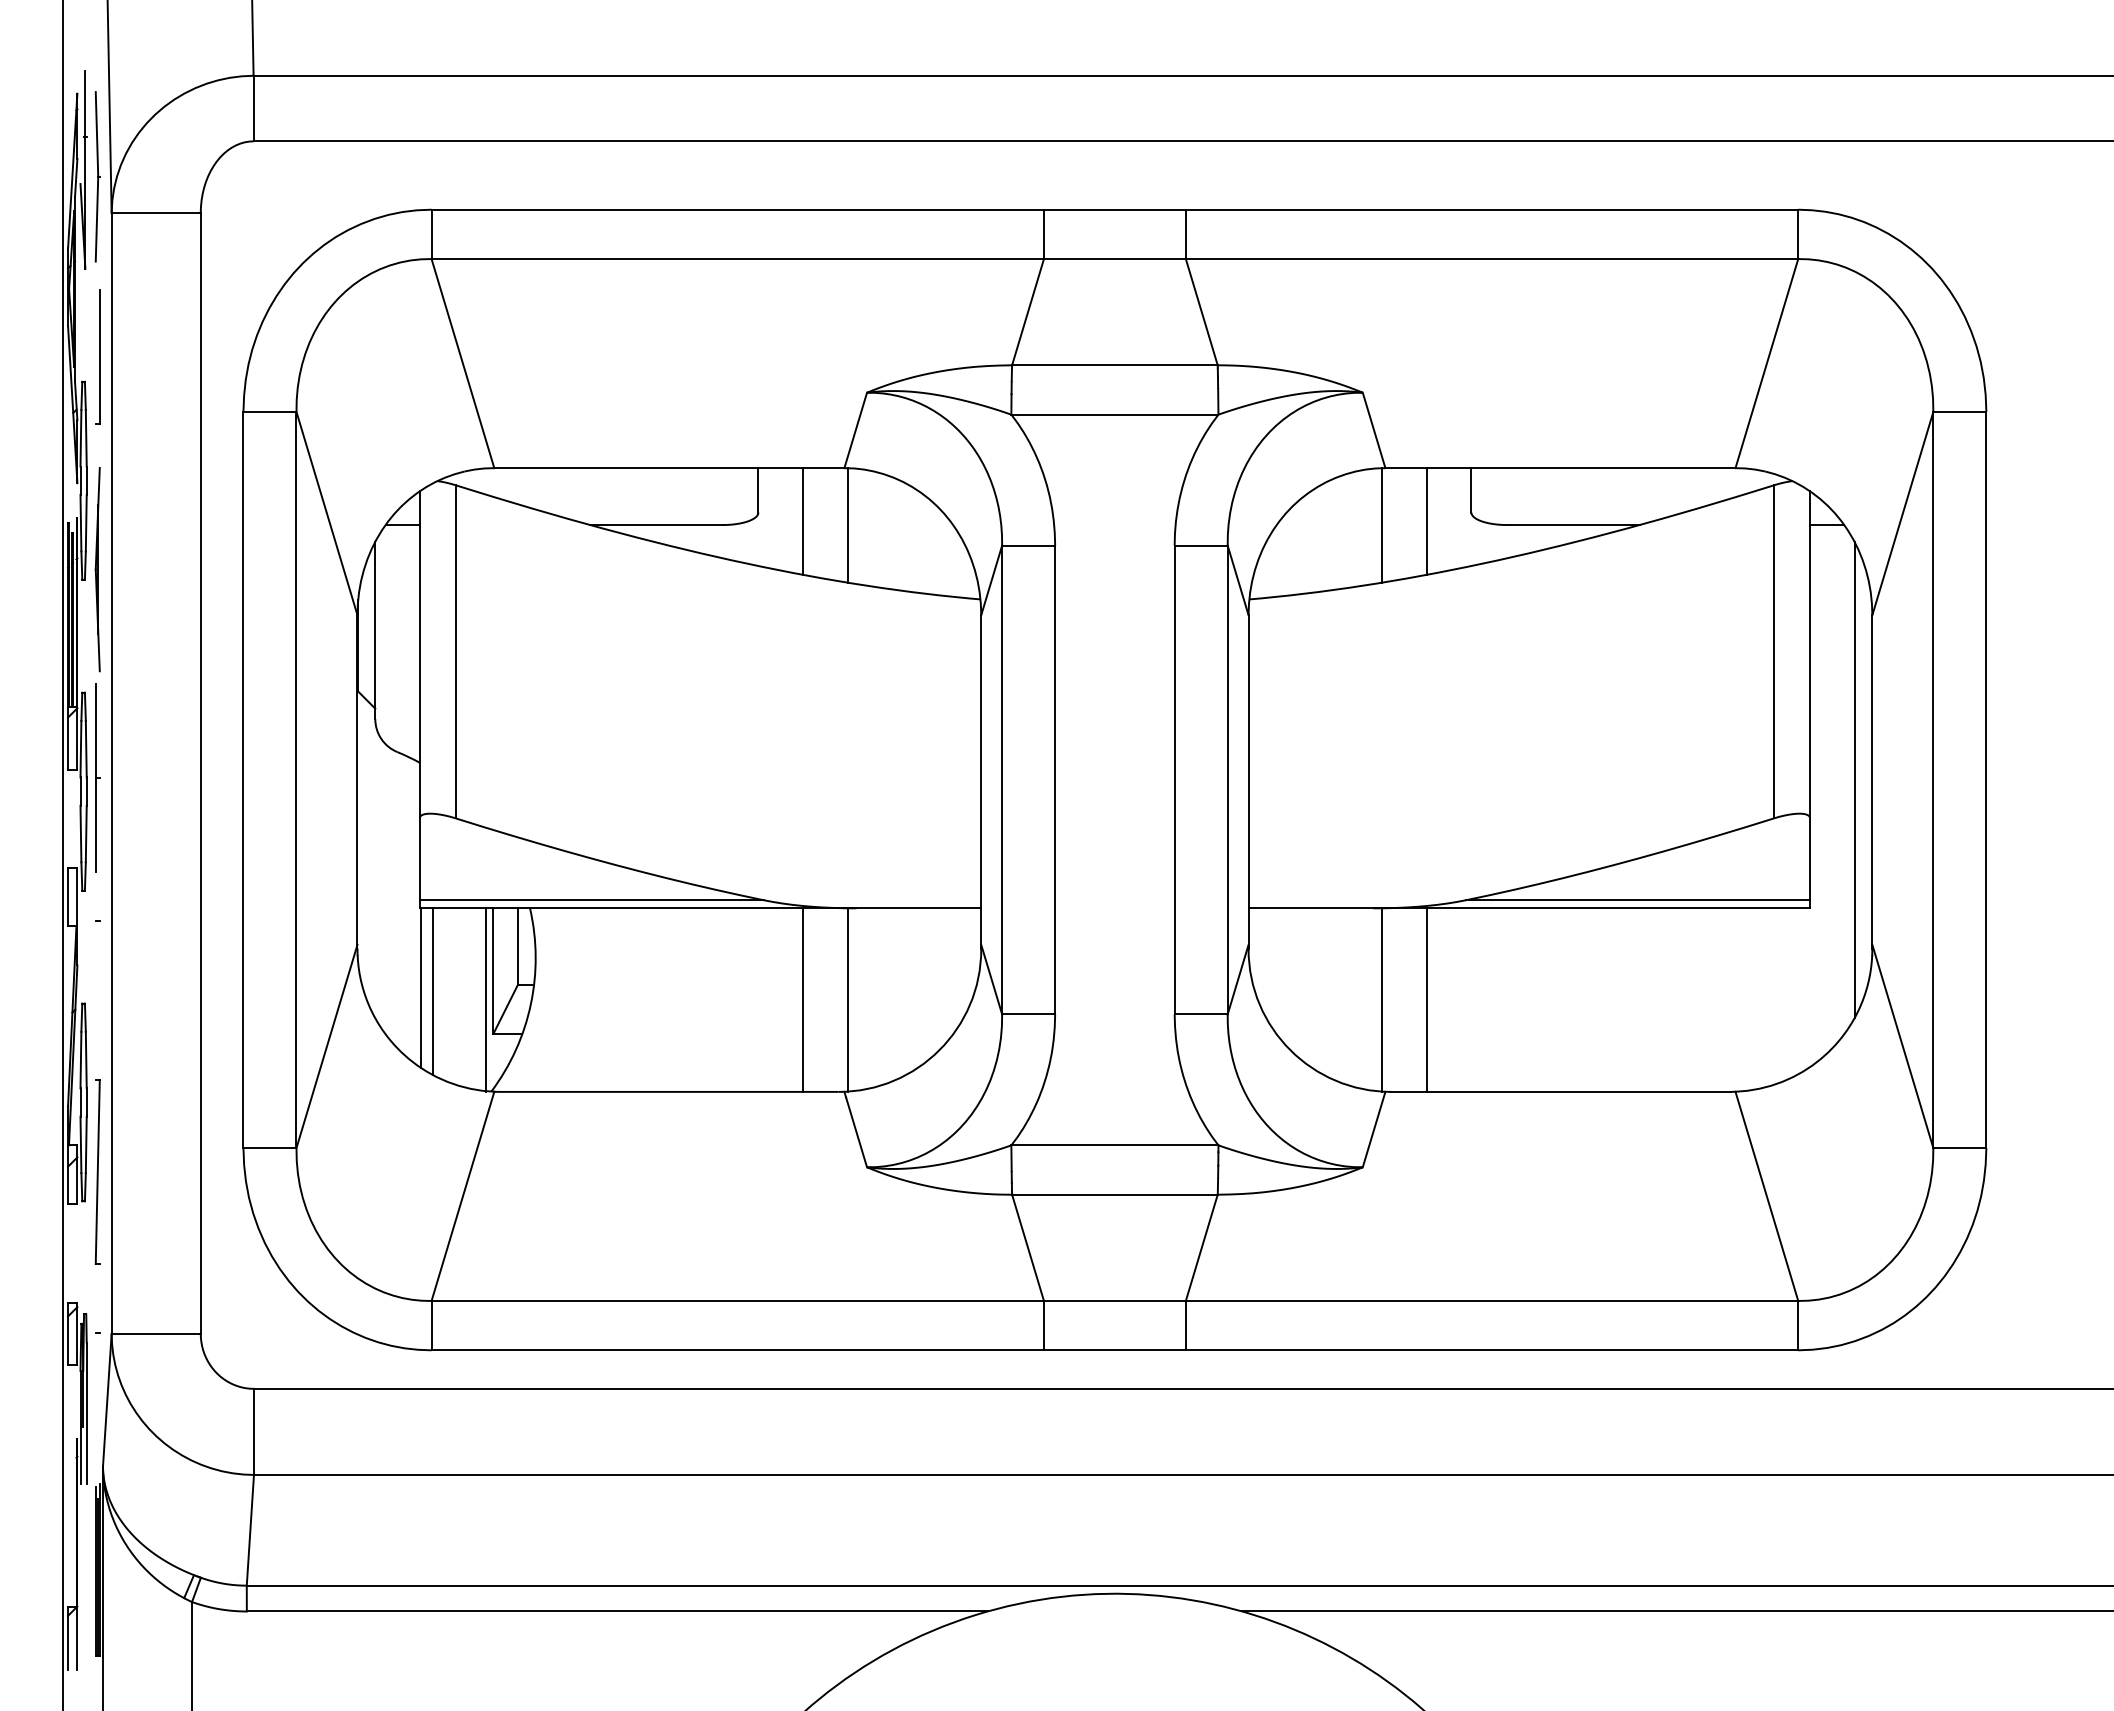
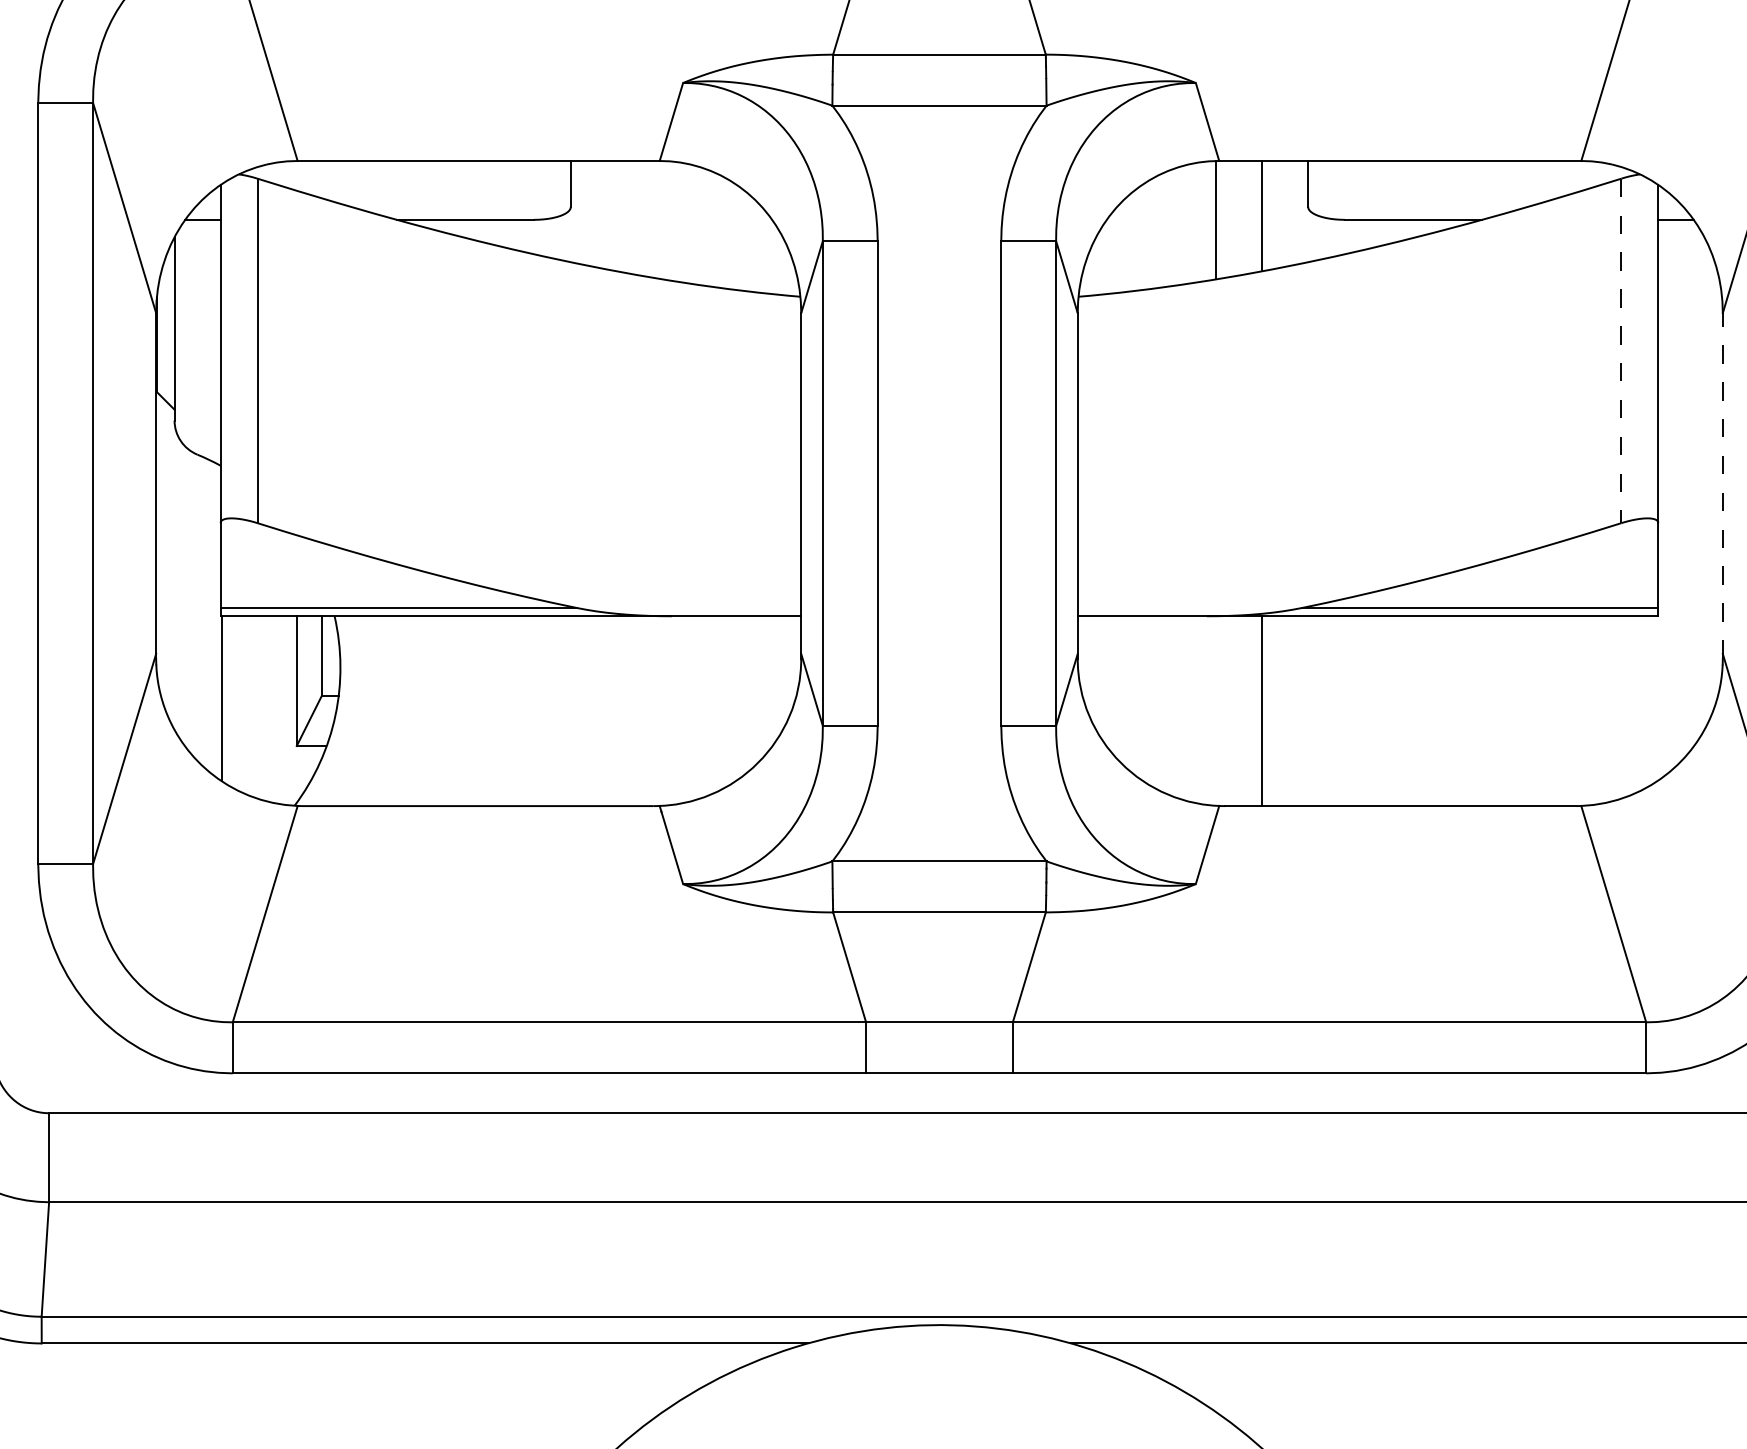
line: (803, 521) -> (617, 216), removed
line: (847, 525) -> (662, 220), removed
line: (1774, 651) -> (1621, 350), solid -> dashed
line: (1854, 779) -> (1704, 483), removed
line: (1872, 781) -> (1722, 485), solid -> dashed
line: (432, 991) -> (233, 702), removed
line: (486, 999) -> (289, 710), removed
line: (803, 999) -> (617, 710), removed
line: (847, 999) -> (662, 710), removed
line: (1382, 999) -> (1216, 710), removed

